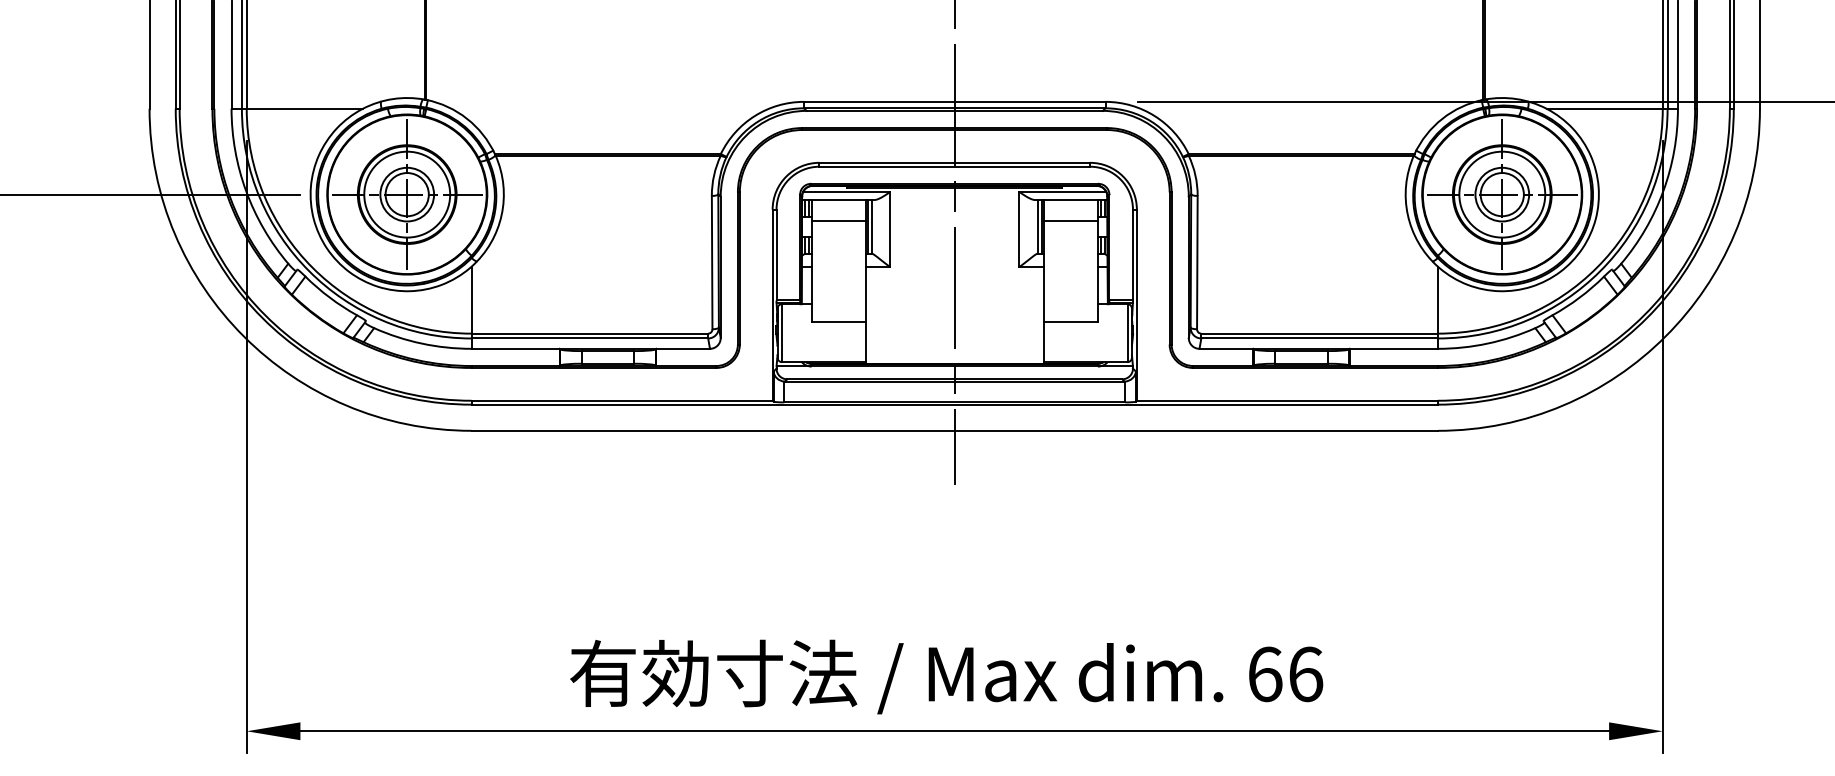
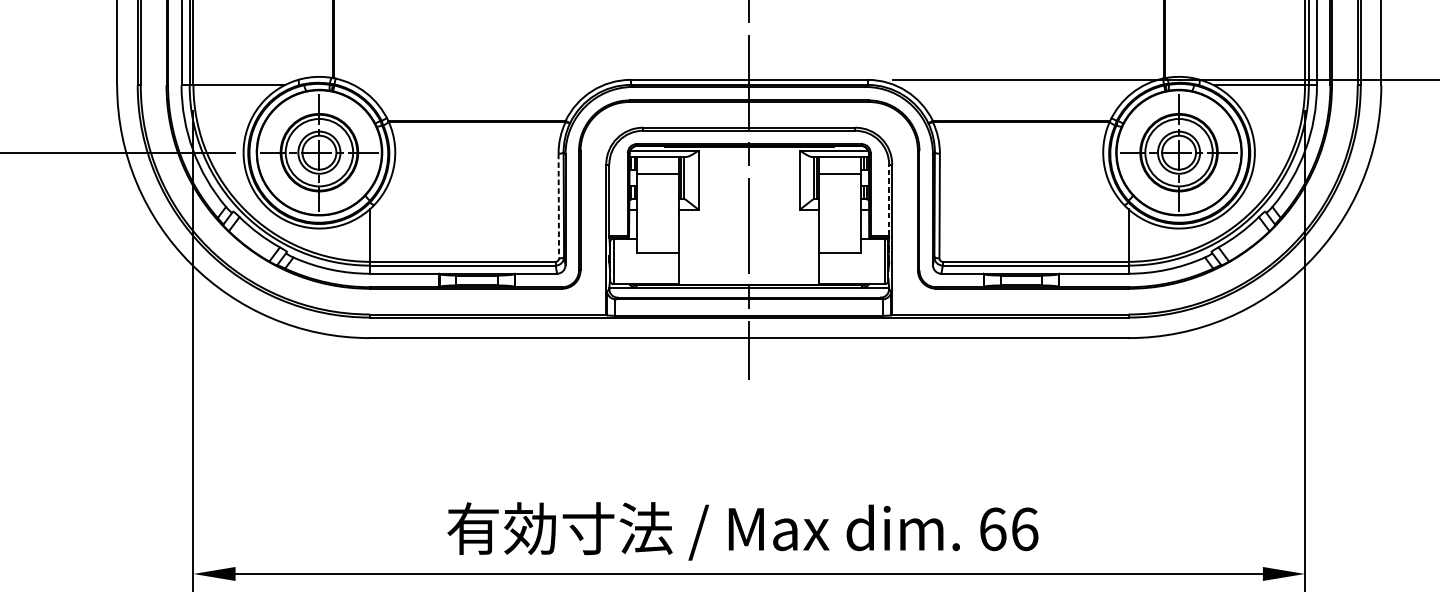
line: (1132, 254) -> (888, 199), solid -> dashed
line: (712, 262) -> (559, 205), solid -> dashed

